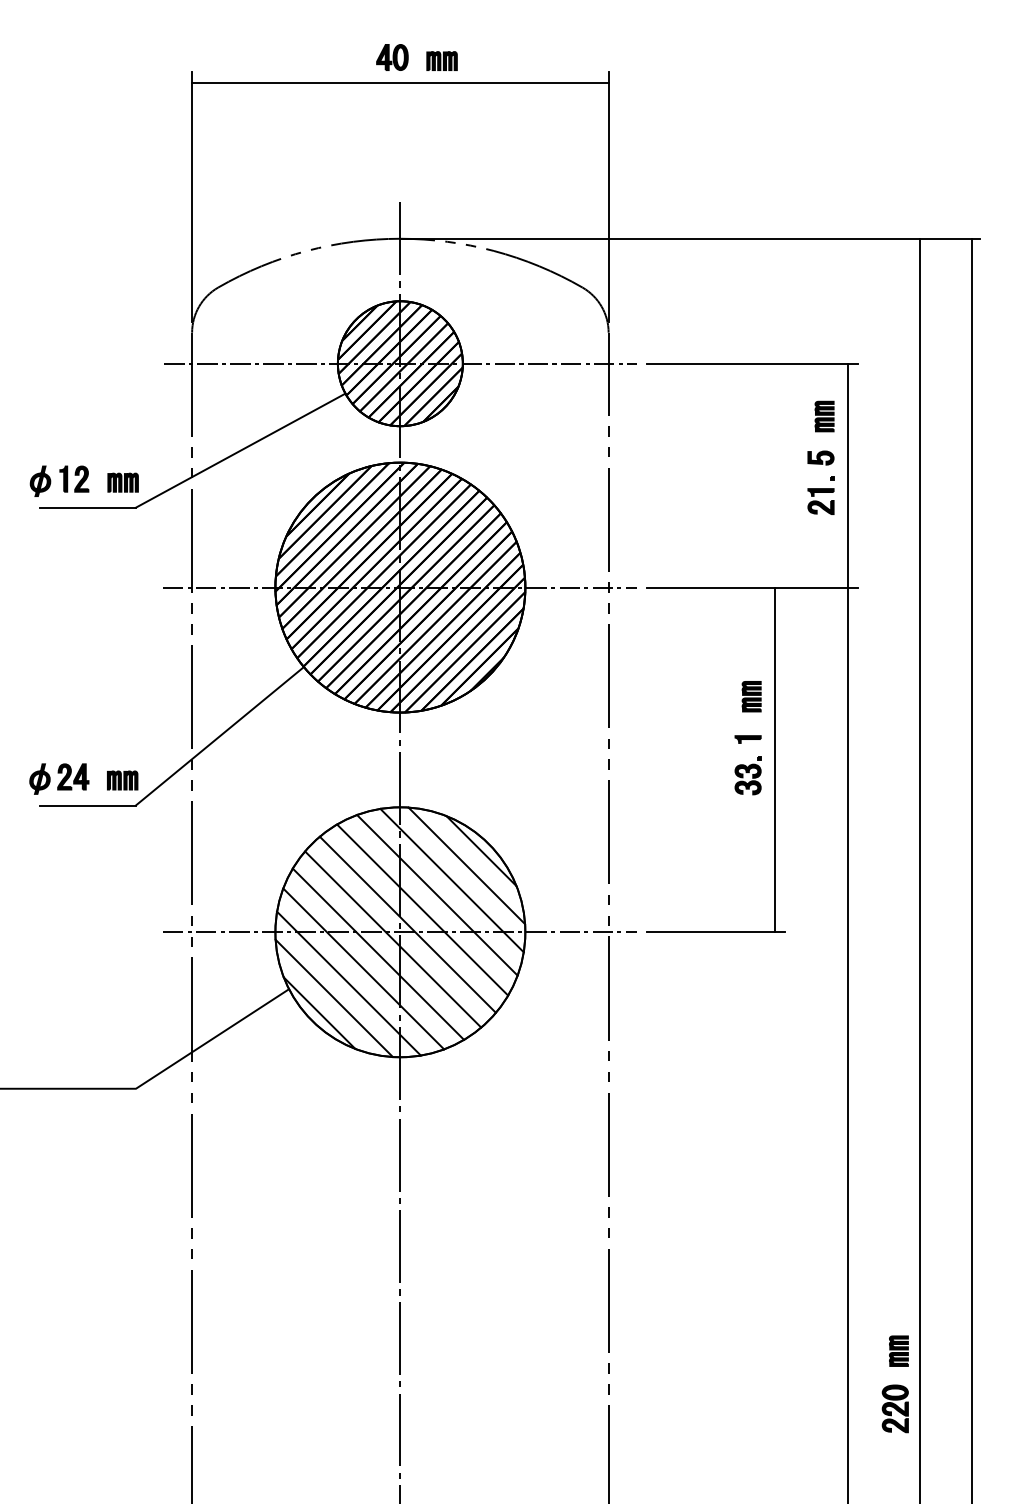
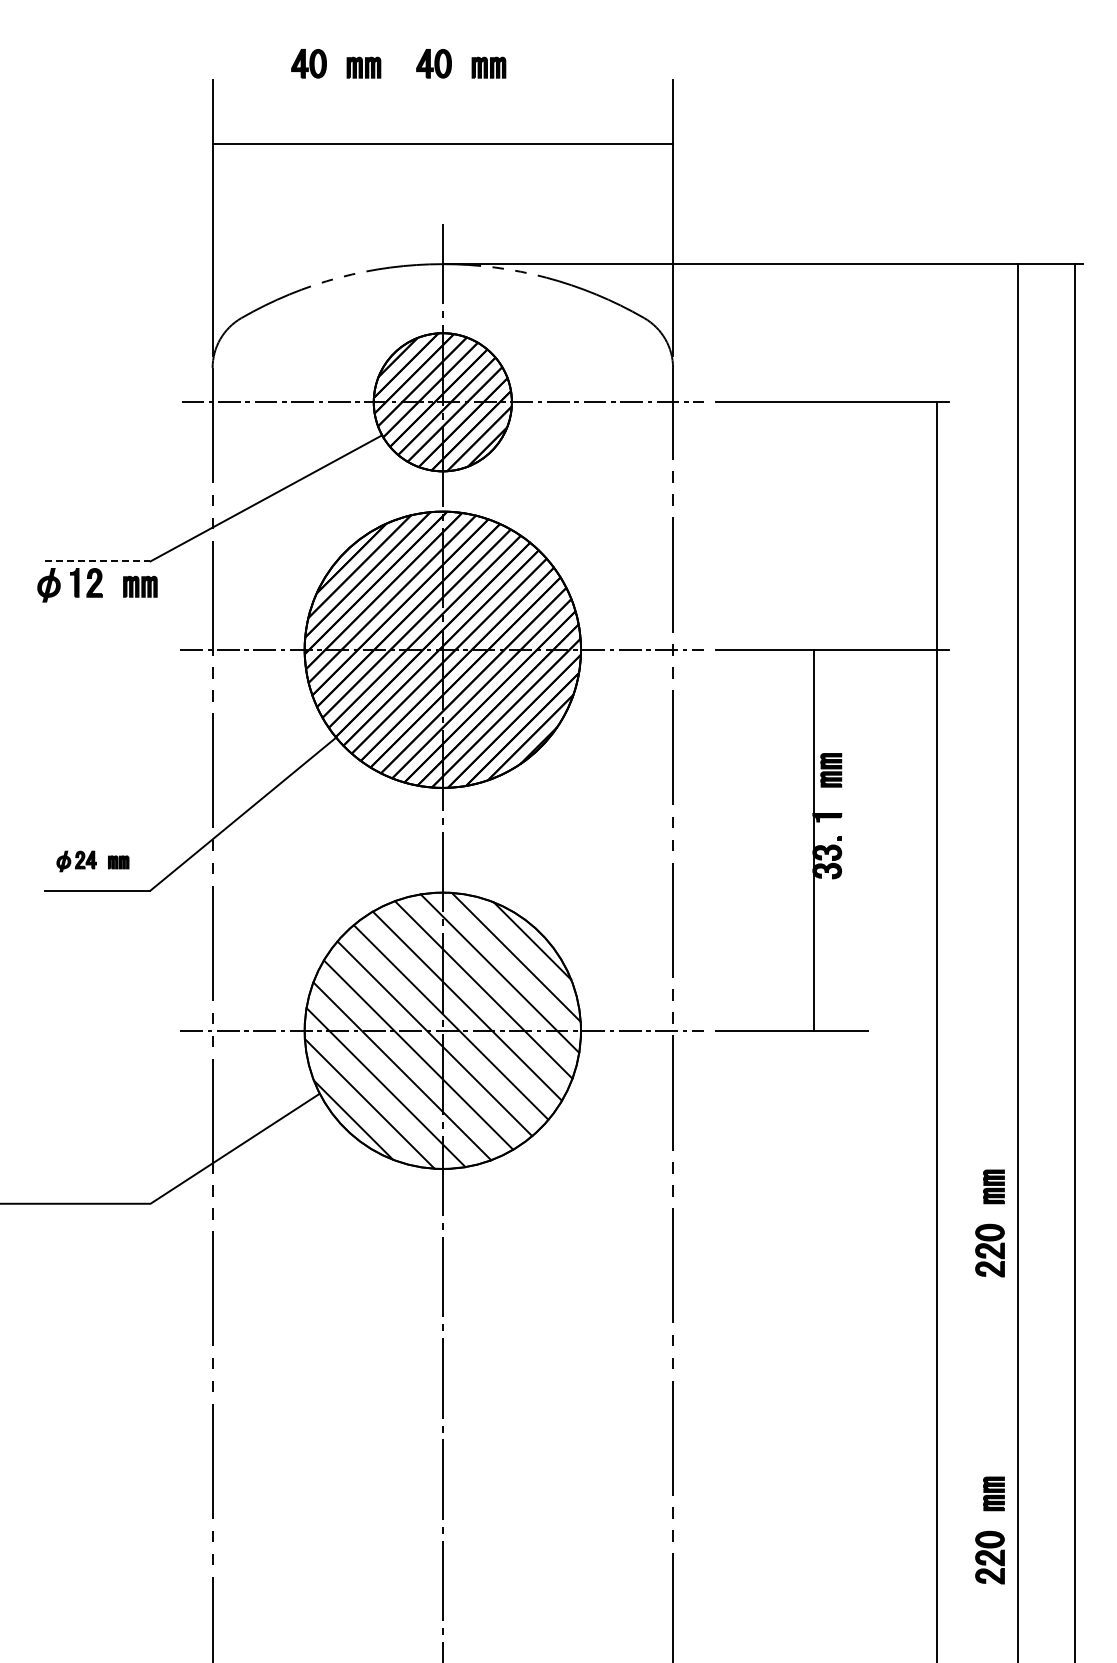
part: (295, 57) -> (326, 63), added
line: (400, 82) -> (442, 144), moved
part: (820, 458) -> (907, 506), removed
part: (84, 481) -> (97, 585), moved
line: (87, 507) -> (97, 561), solid -> dashed
line: (774, 759) -> (813, 839), moved
part: (83, 779) -> (92, 861), size x0.6
part: (894, 1106) -> (989, 1223), added

